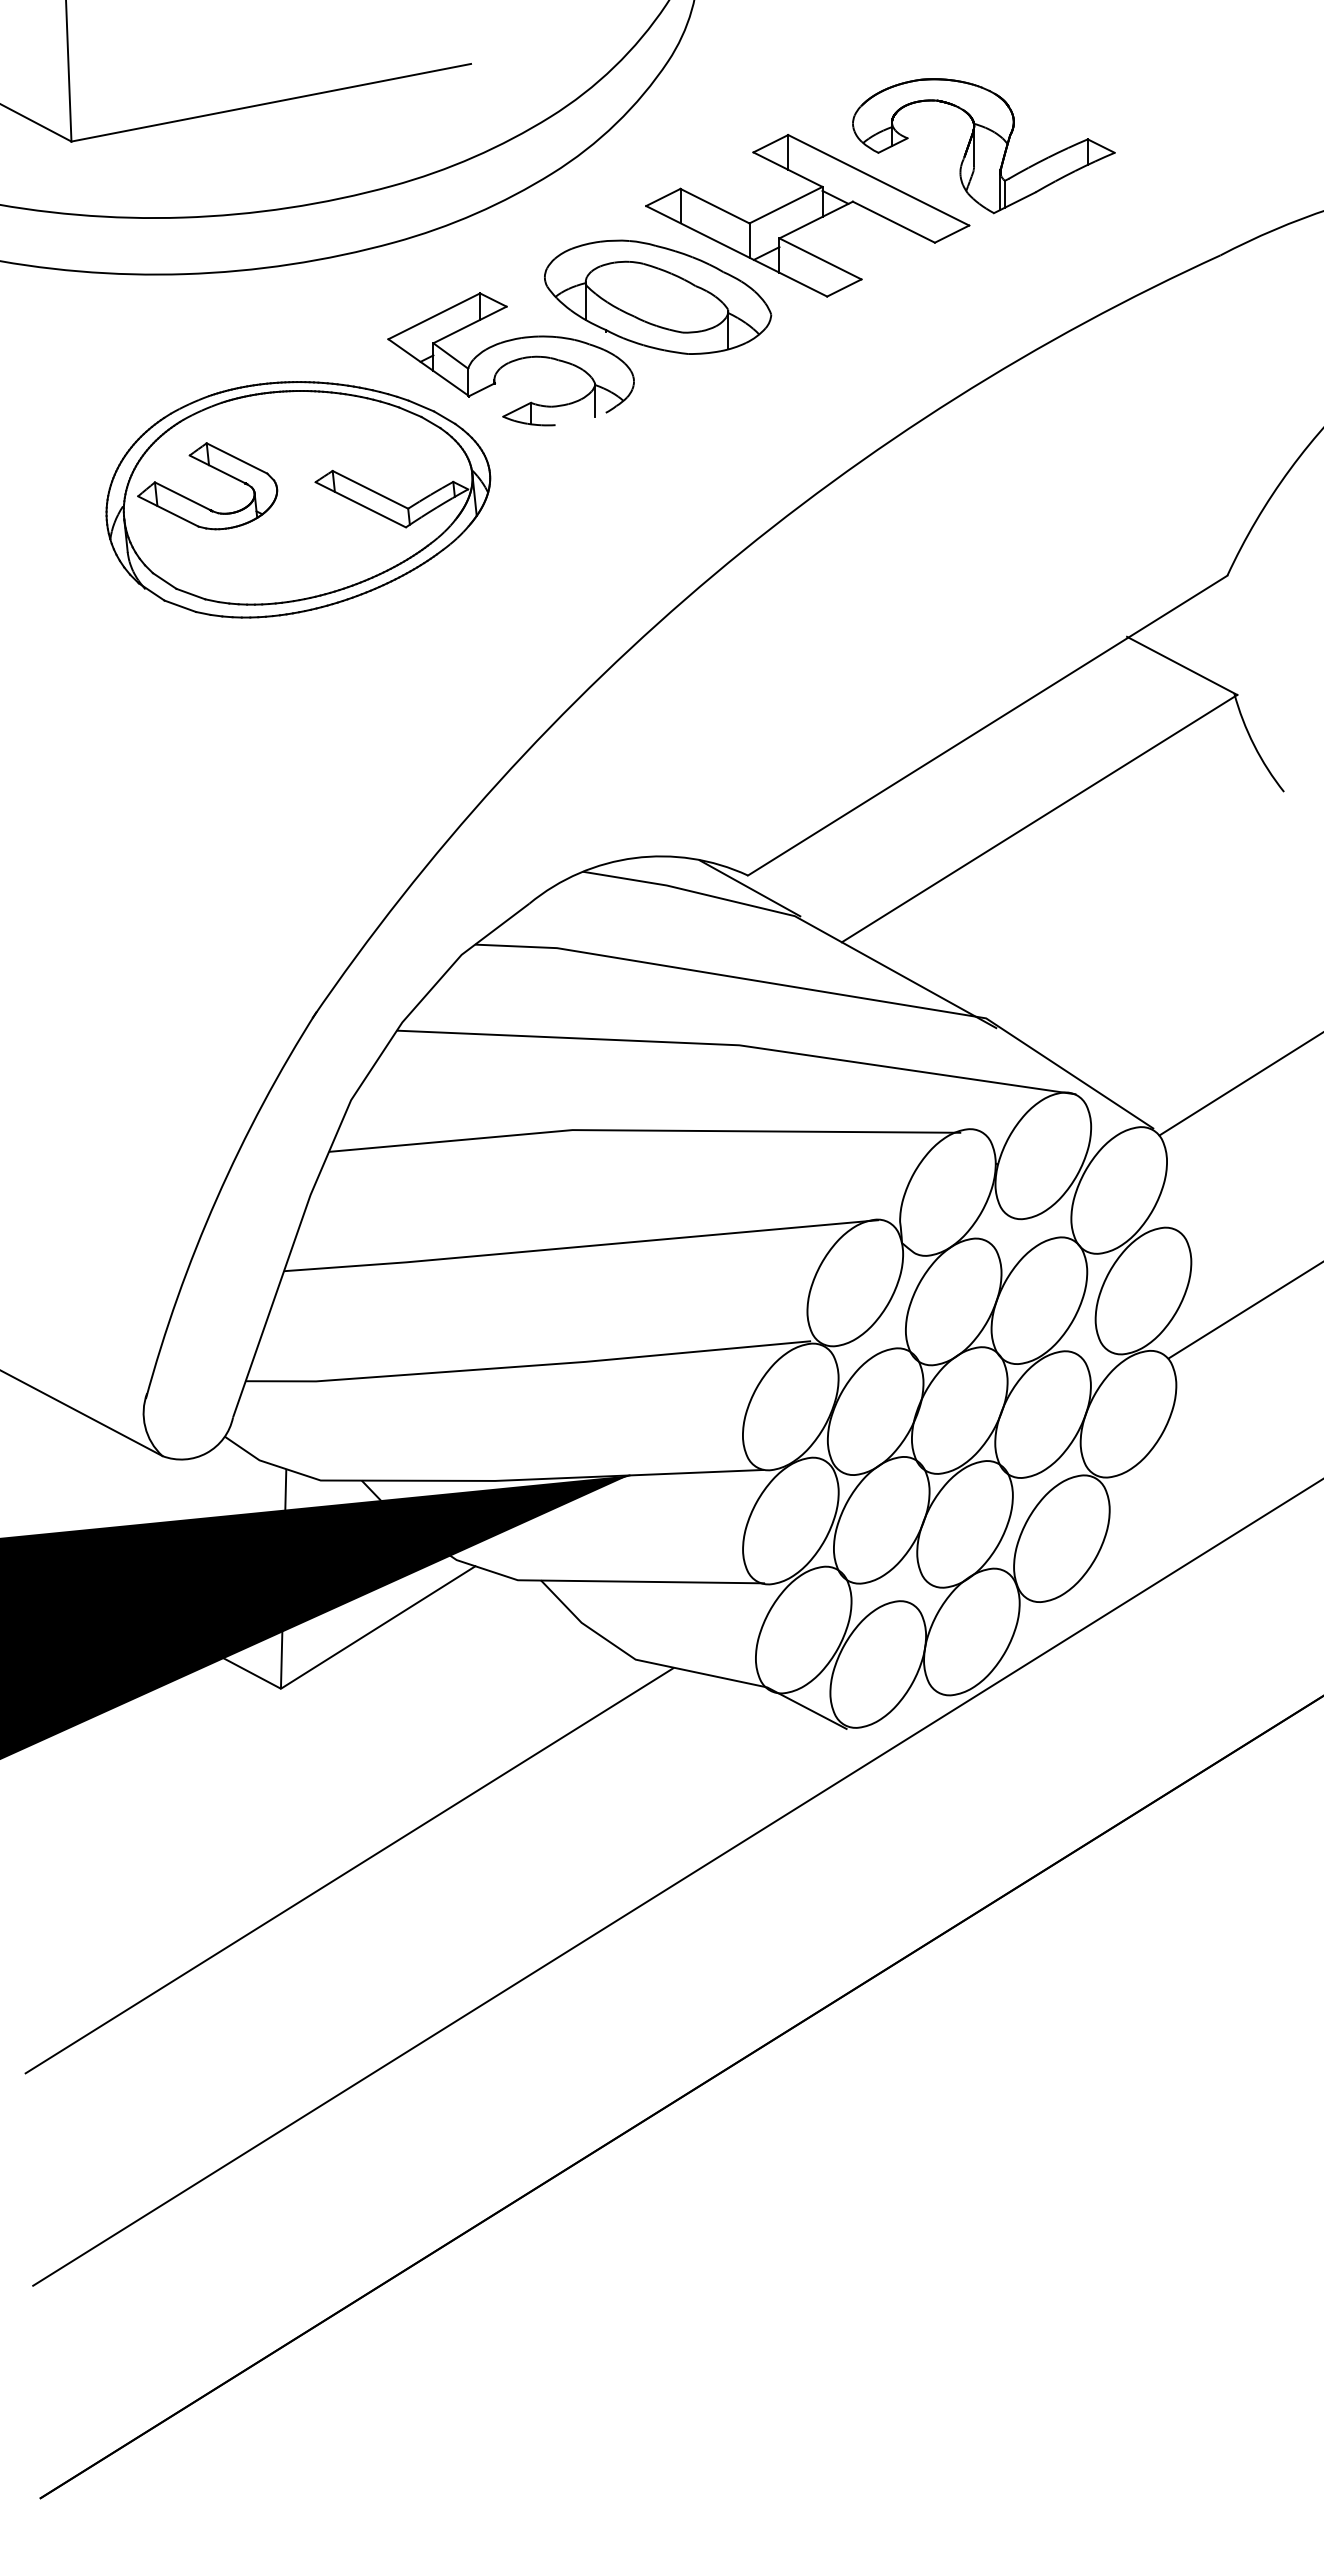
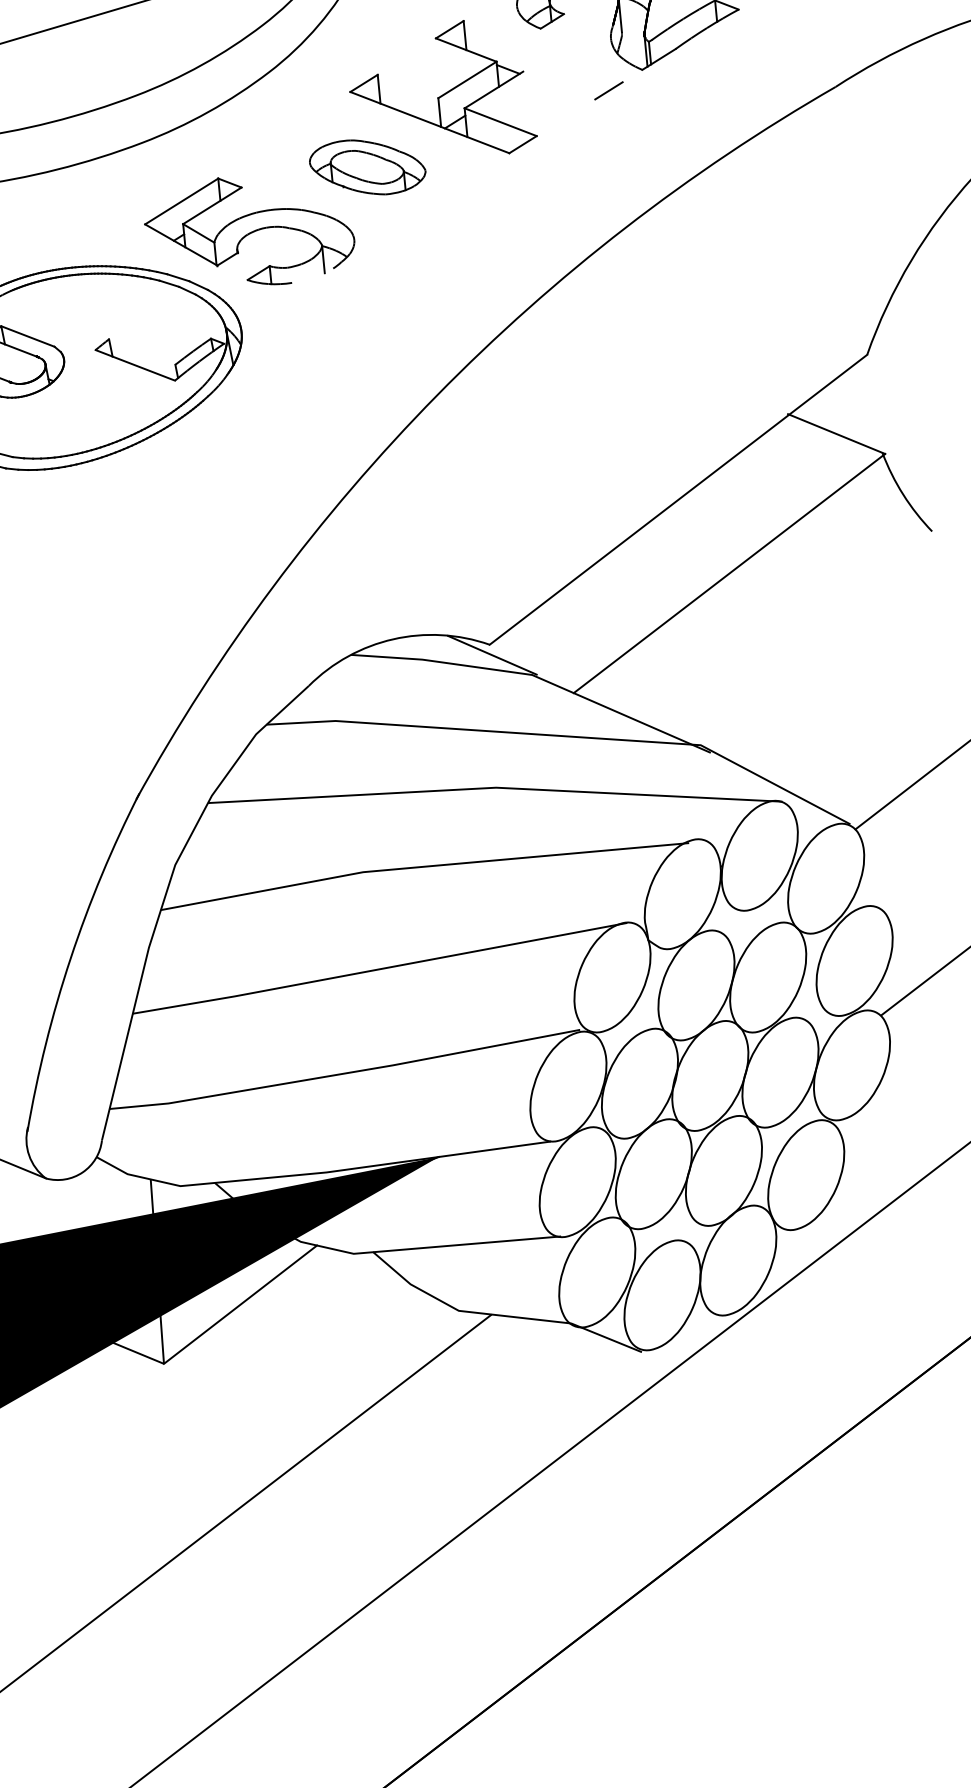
line: (878, 180) -> (542, 51), removed
line: (714, 205) -> (407, 86), removed
line: (893, 221) -> (558, 84), removed
part: (658, 296) -> (368, 166), size x0.6
line: (370, 489) -> (142, 351), removed

